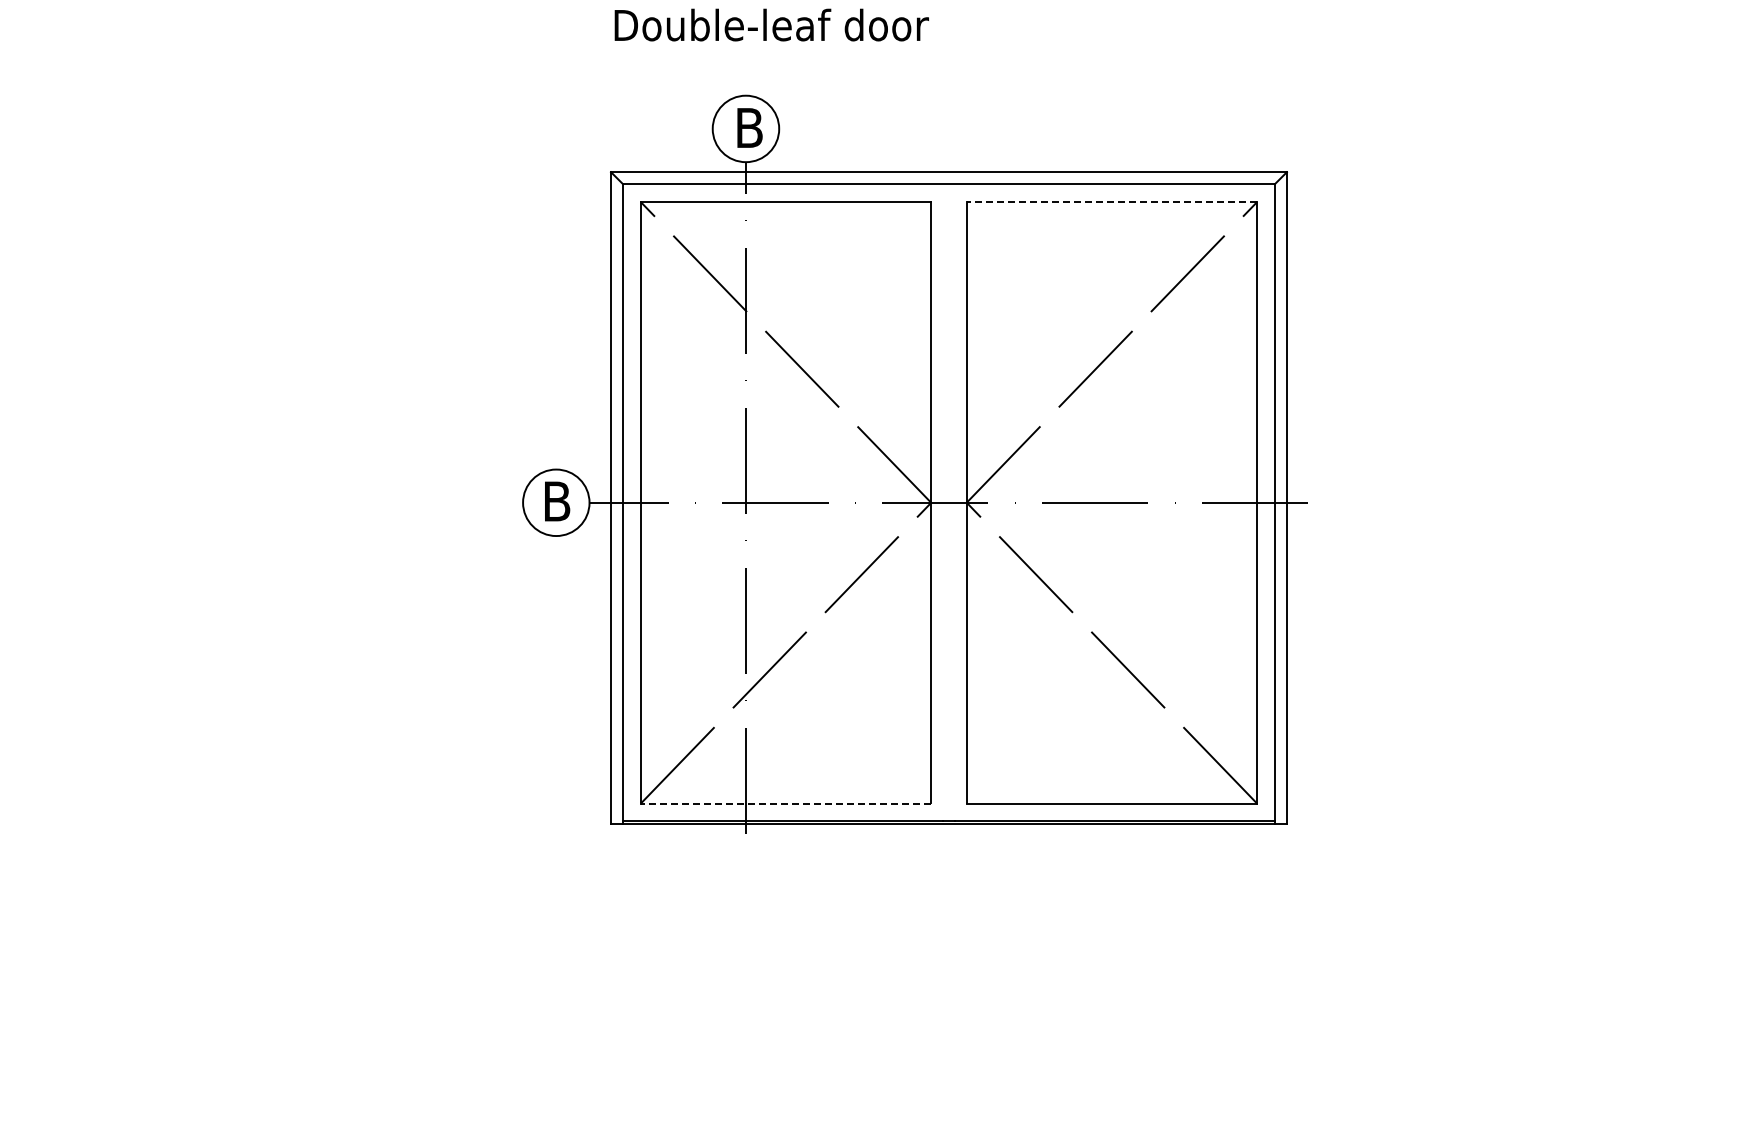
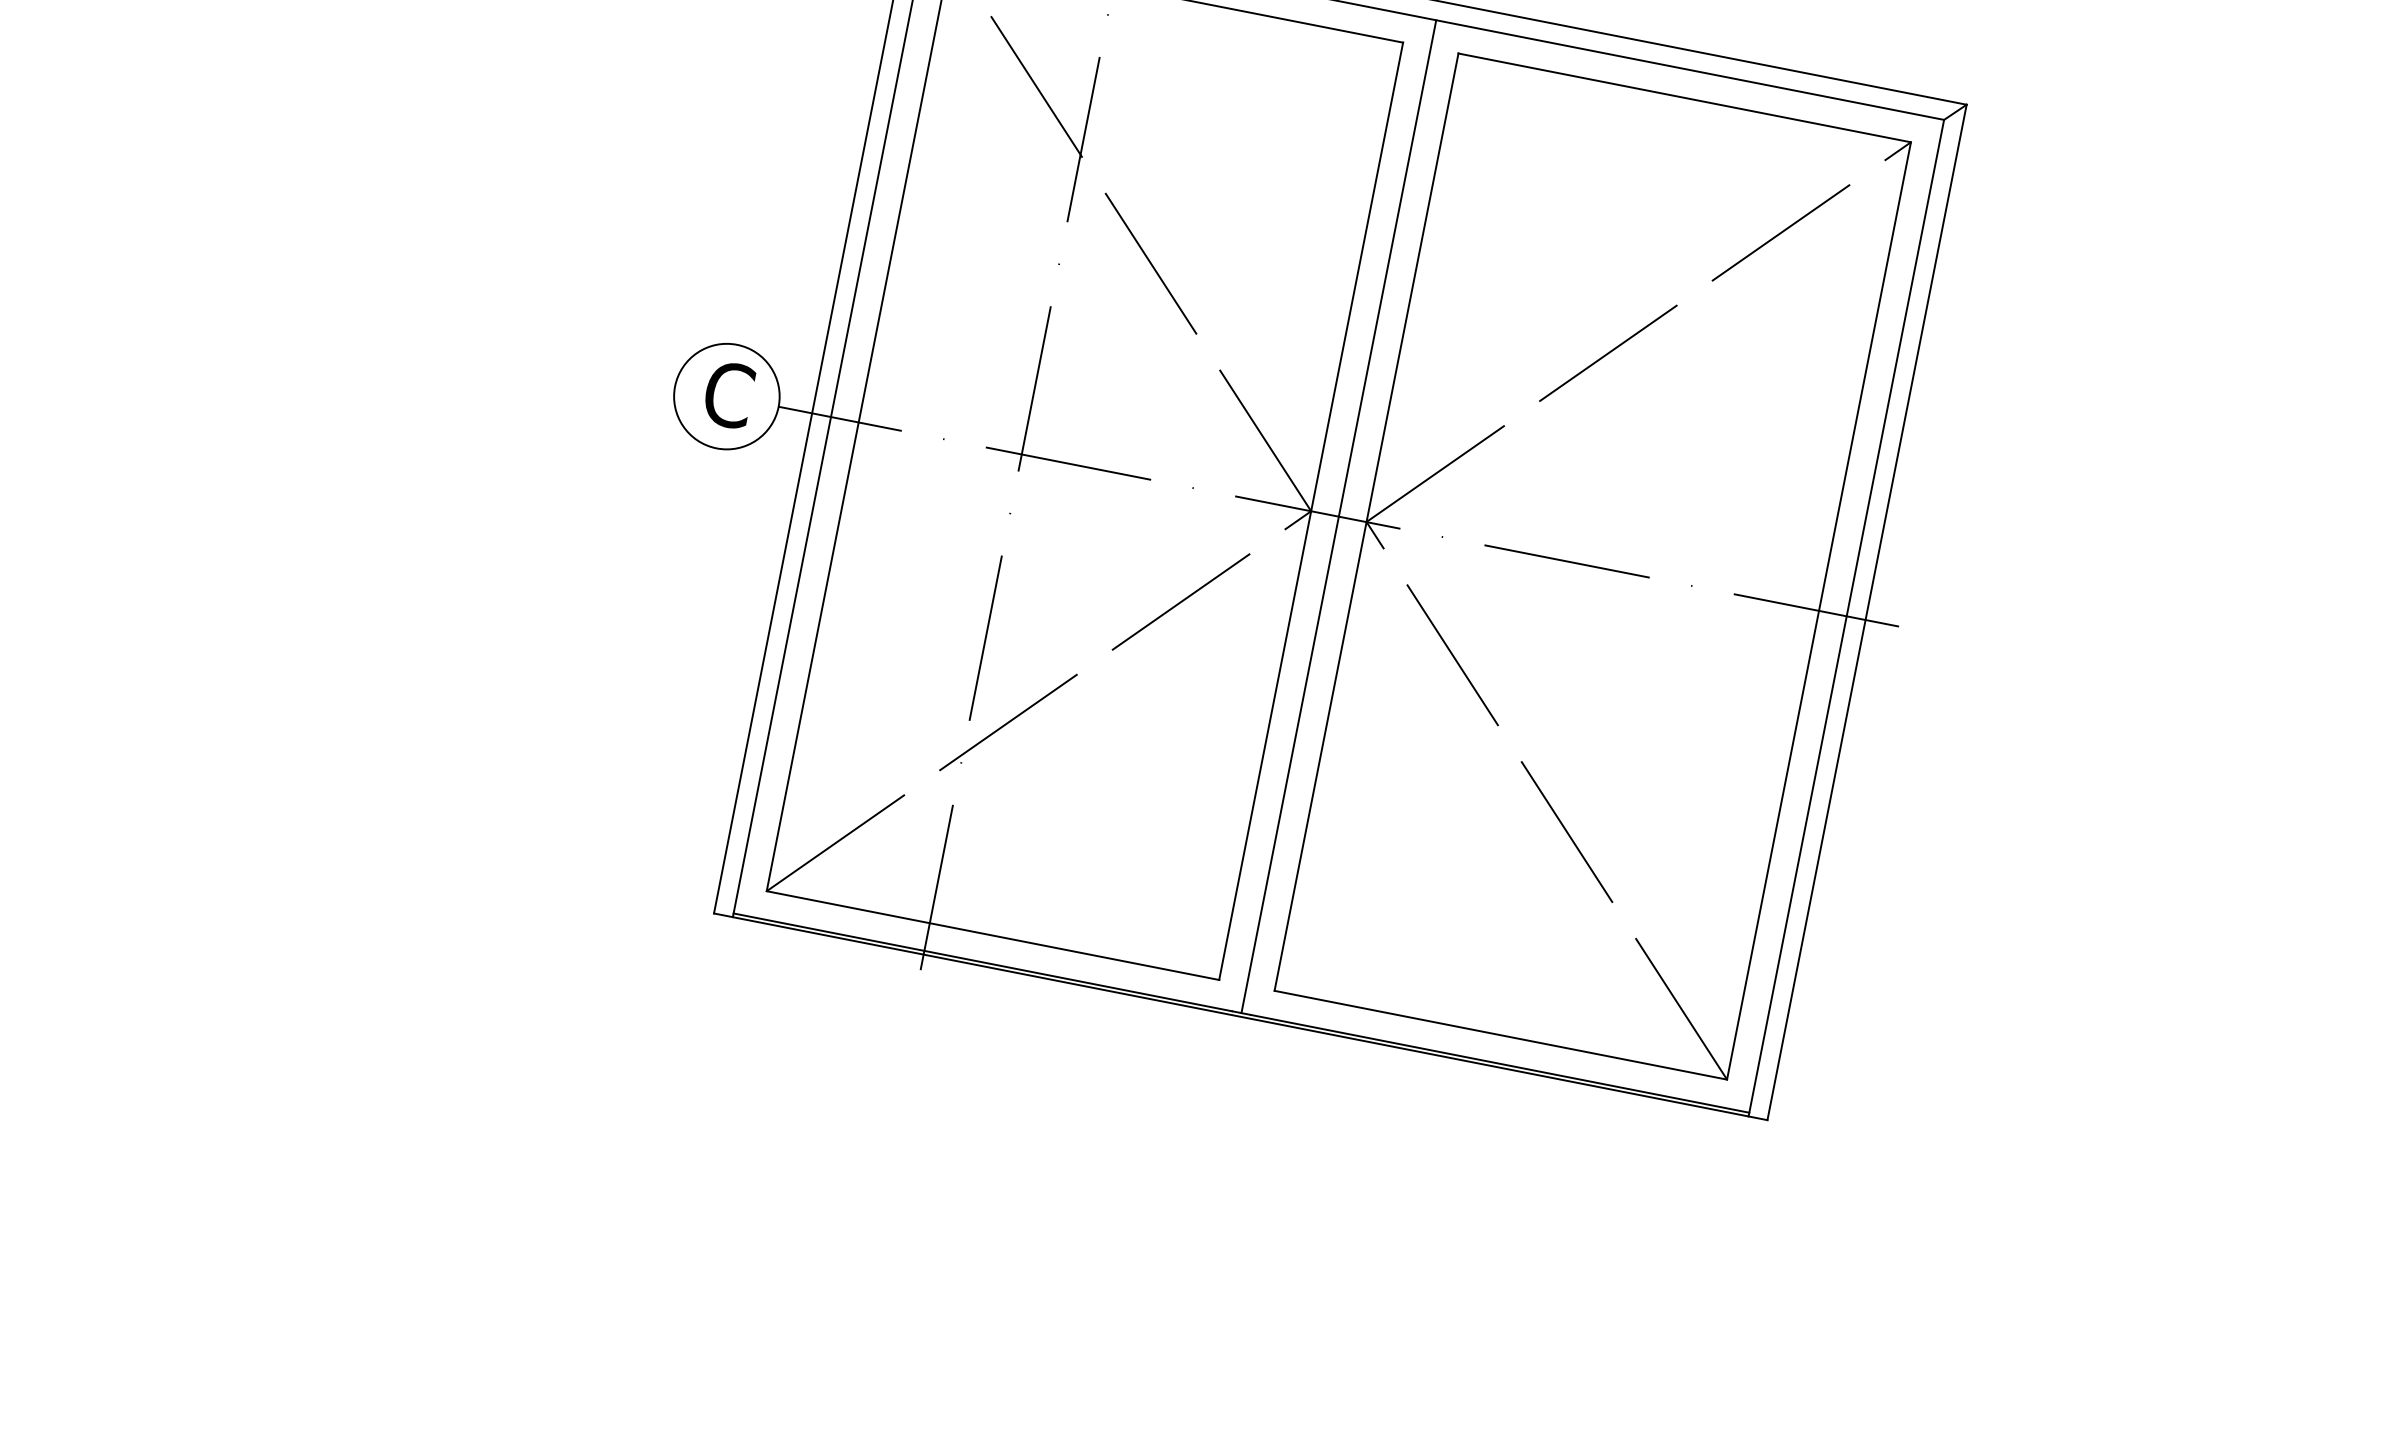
line: (1111, 202) -> (1683, 98), dashed -> solid
text: (557, 501) -> (729, 394), B -> C
line: (948, 502) -> (1338, 516), added
line: (785, 803) -> (992, 935), dashed -> solid

